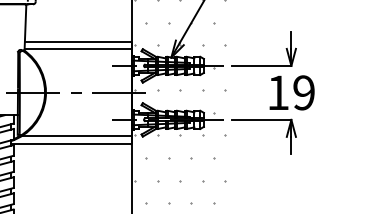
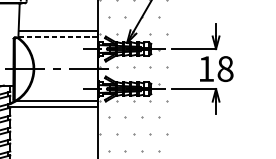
line: (77, 49) -> (57, 36), solid -> dashed
text: (303, 92) -> (225, 68), 19 -> 18

